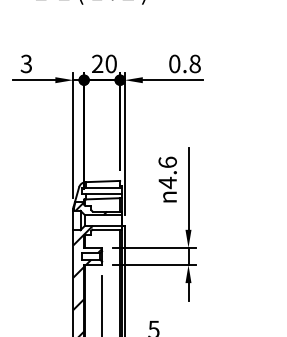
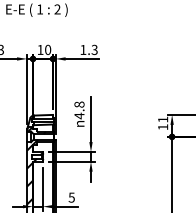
text: (97, 63) -> (40, 49), 20 -> 10
text: (183, 63) -> (88, 49), 0.8 -> 1.3
text: (167, 162) -> (79, 104), 4.6 -> 4.8

